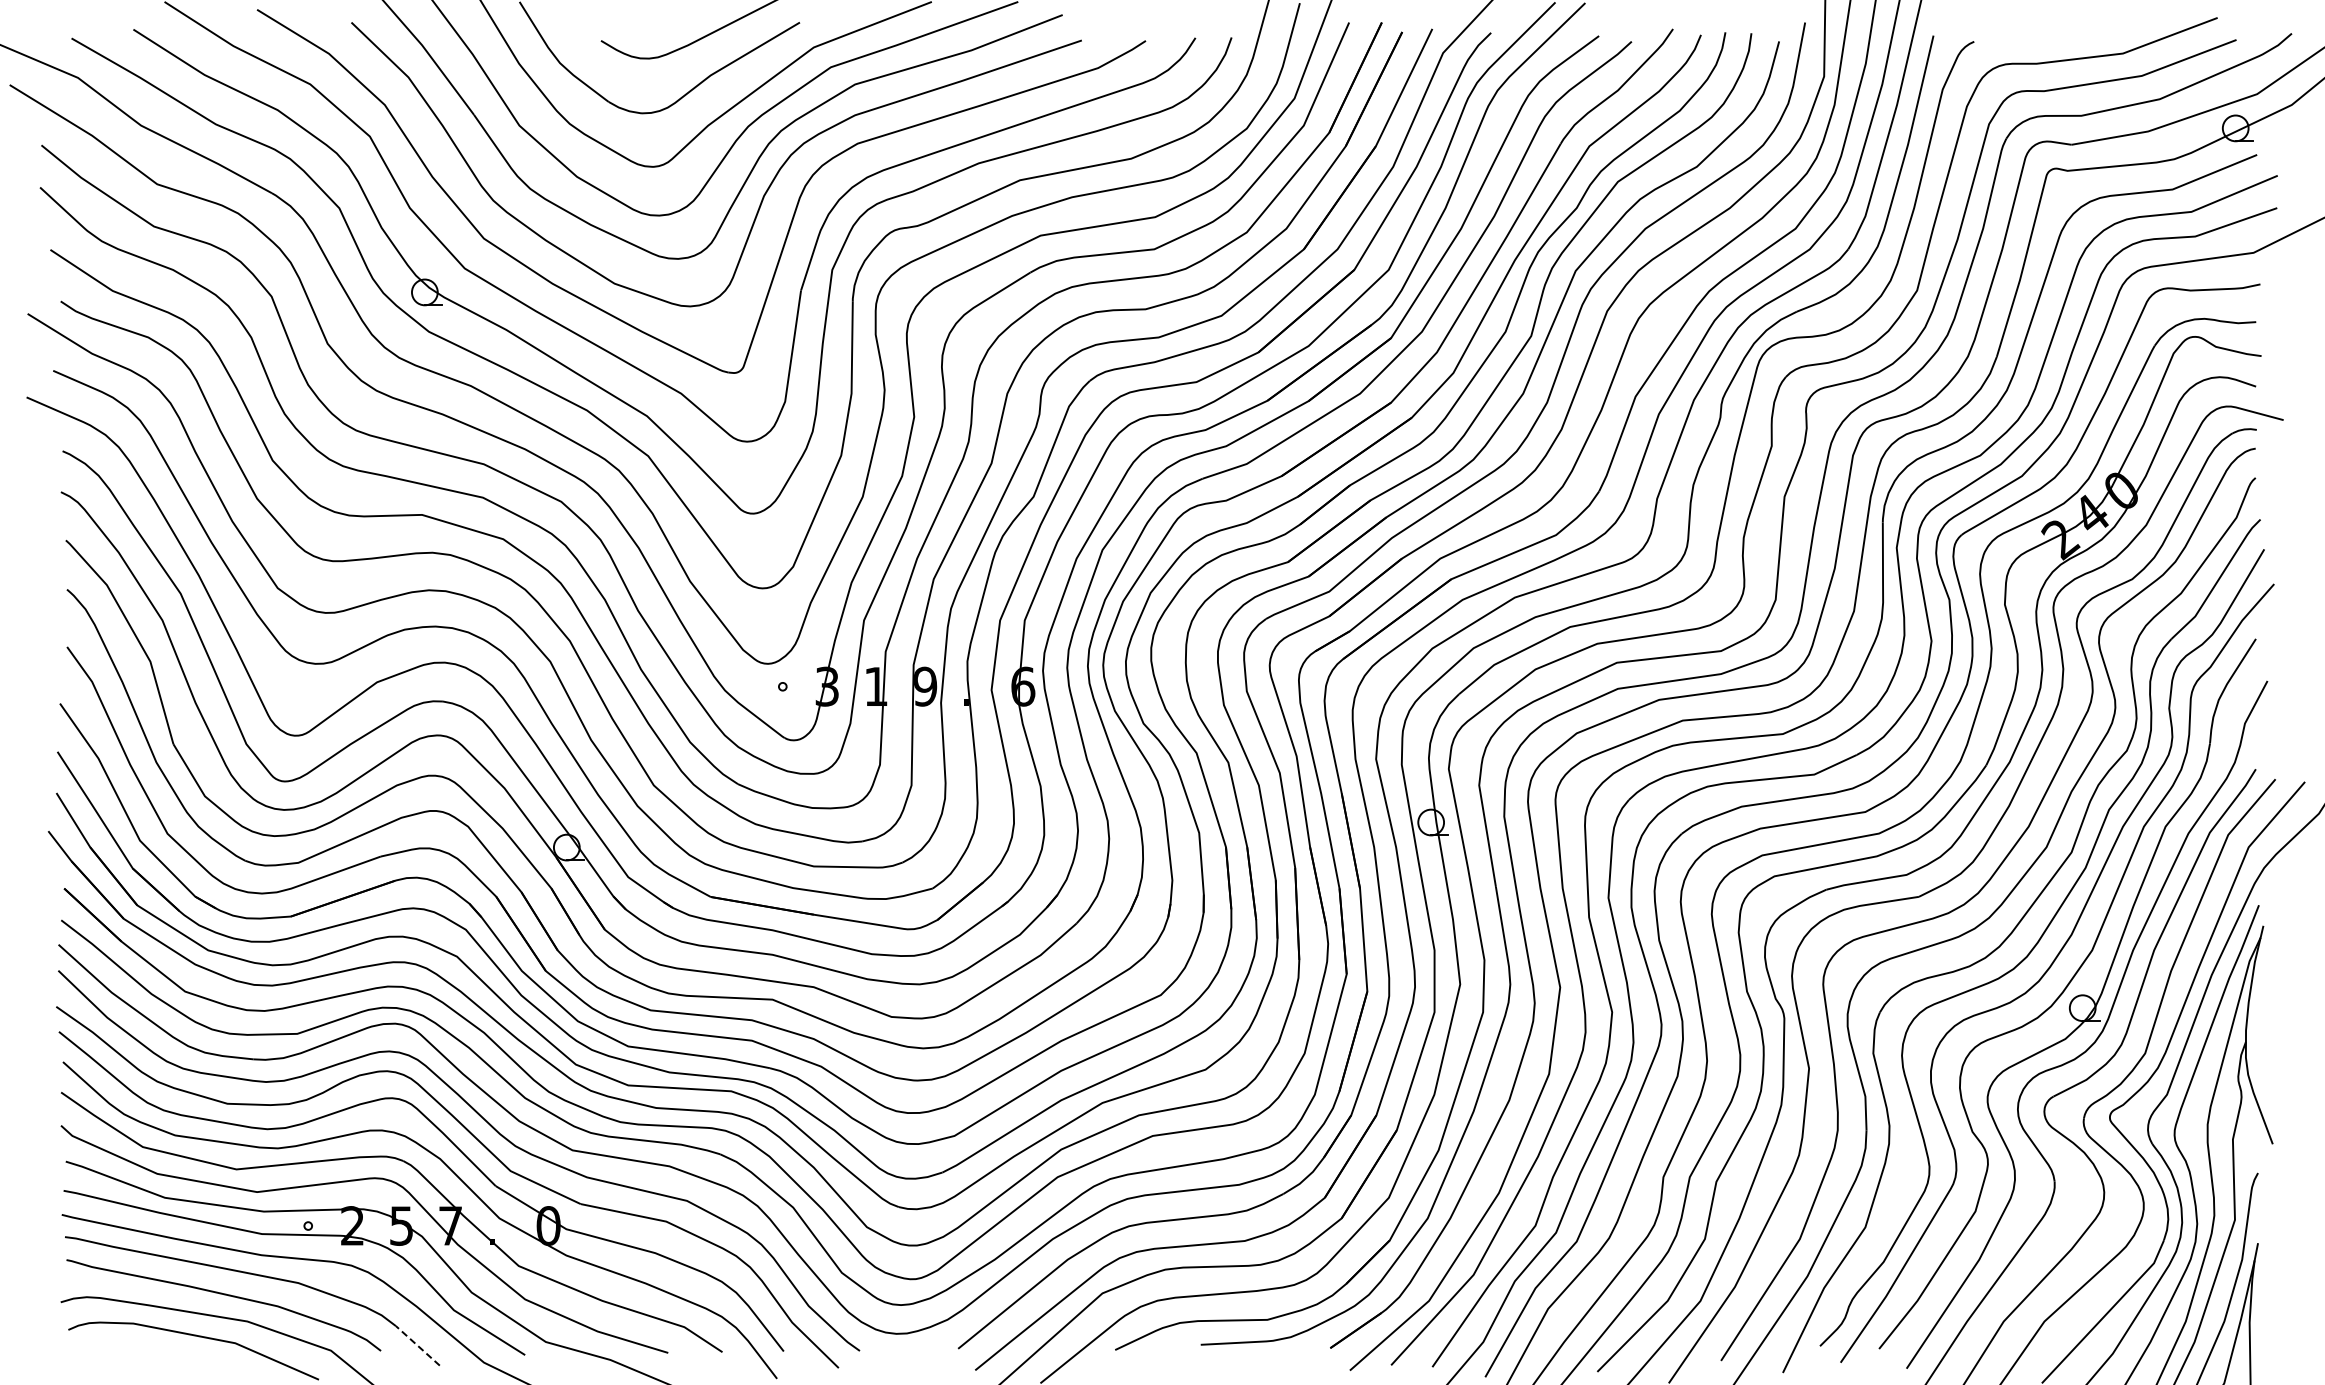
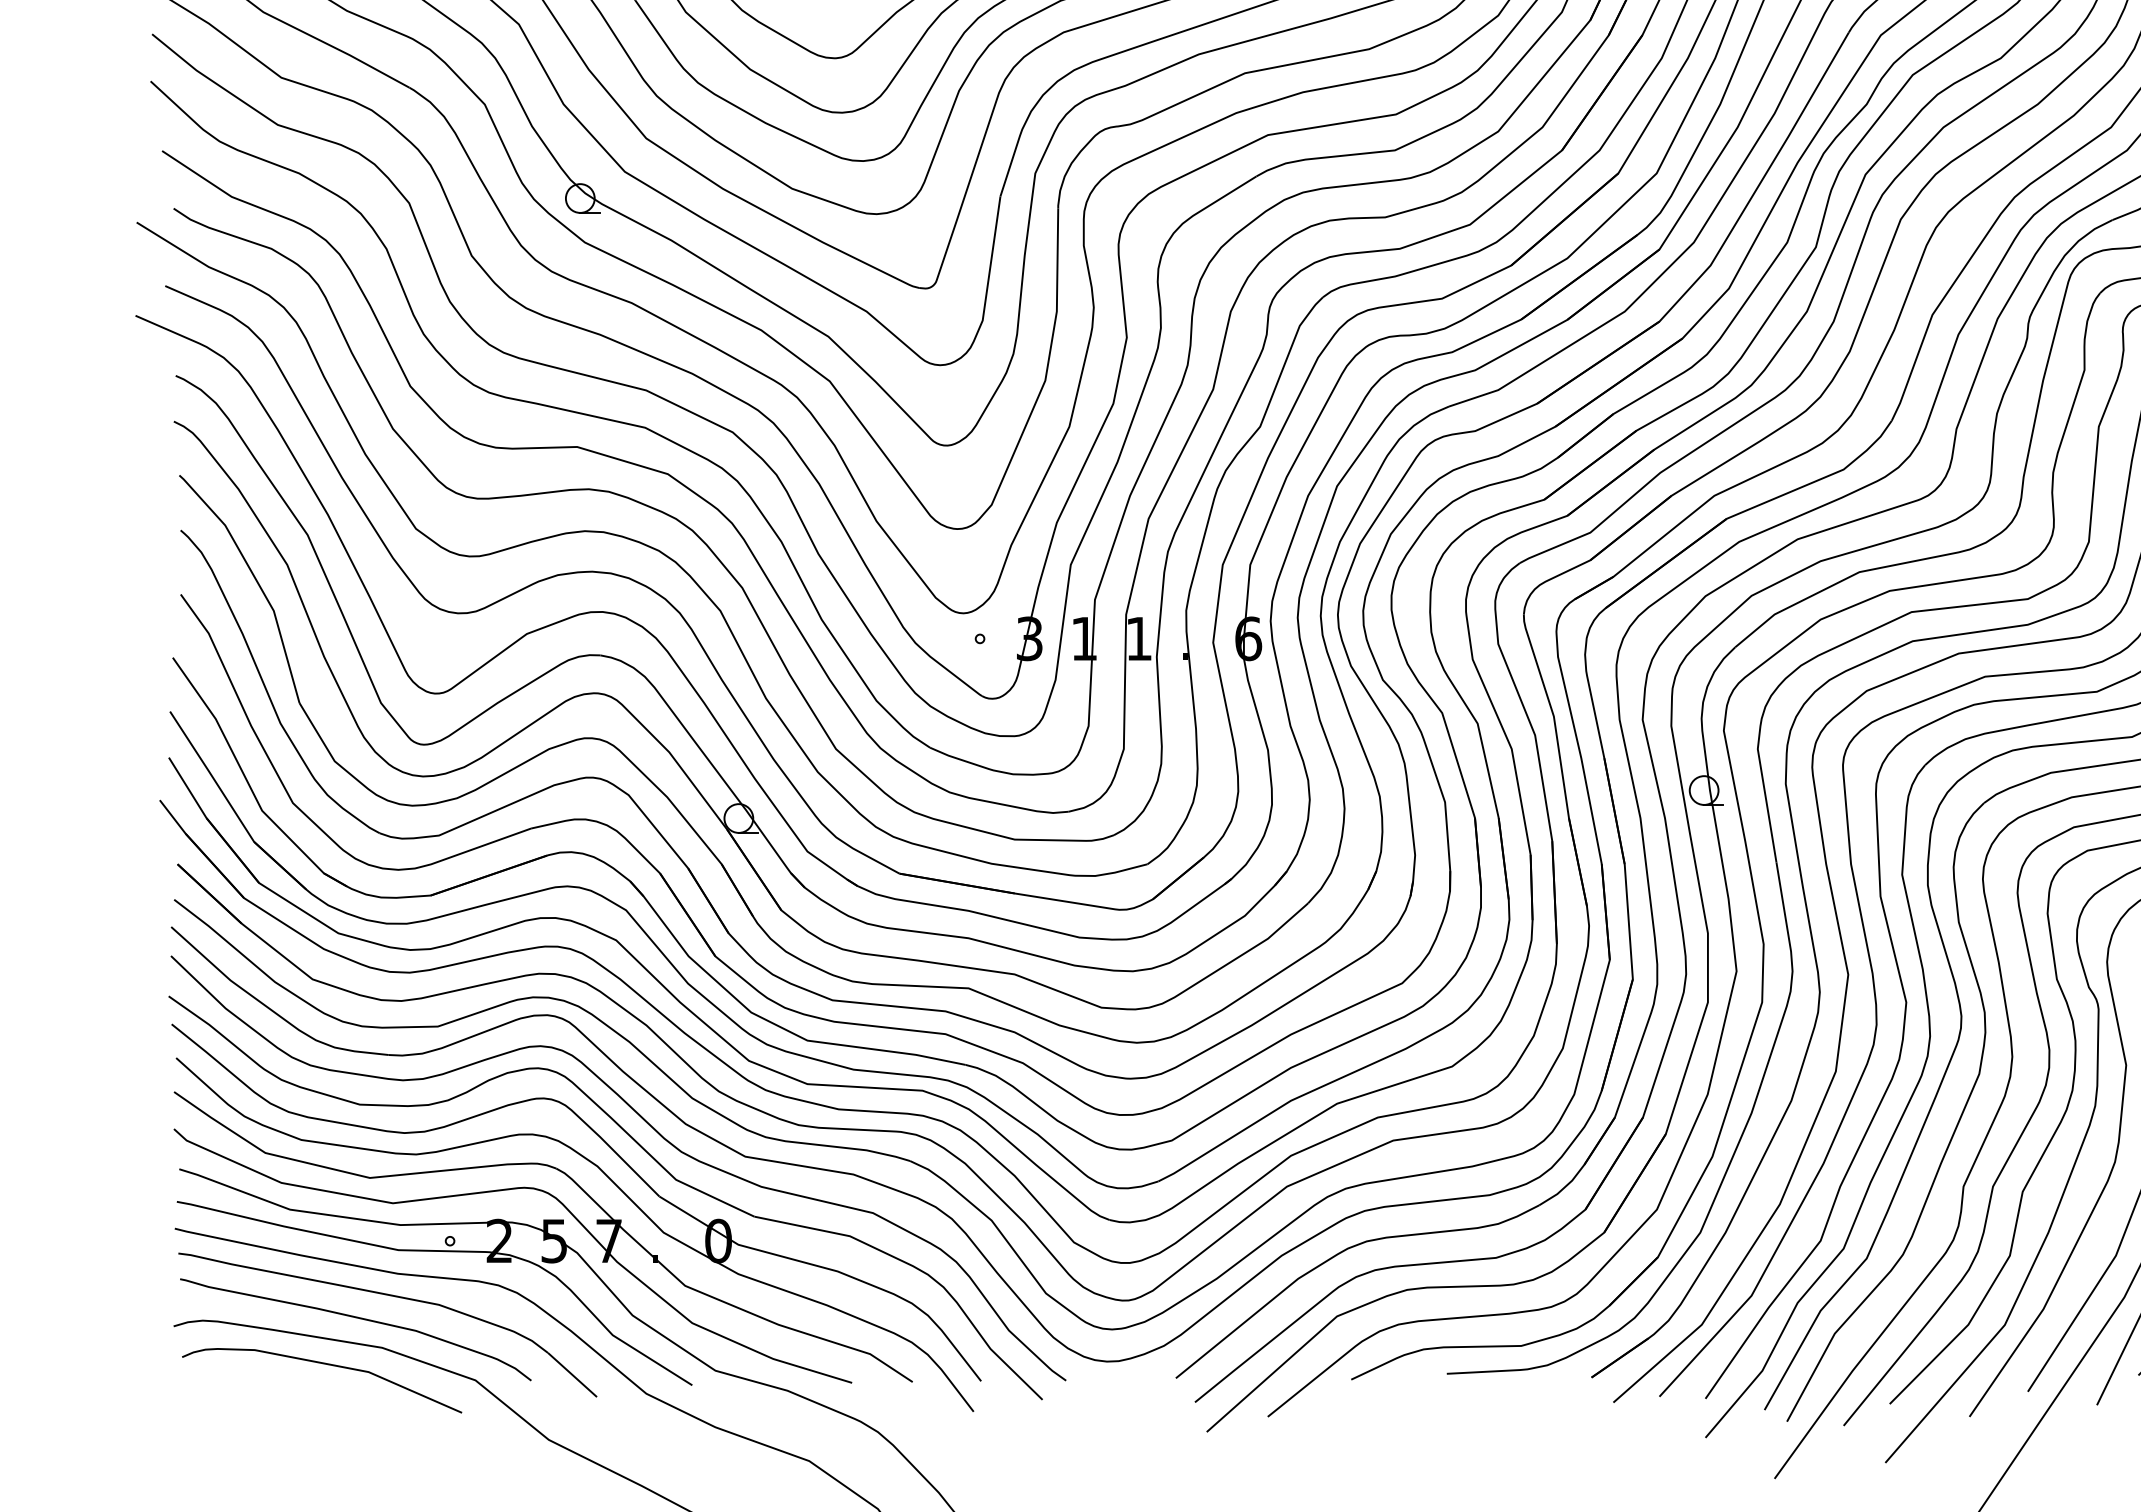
text: (925, 686) -> (1139, 638), 9 -> 1
line: (417, 1345) -> (572, 1374), dashed -> solid

